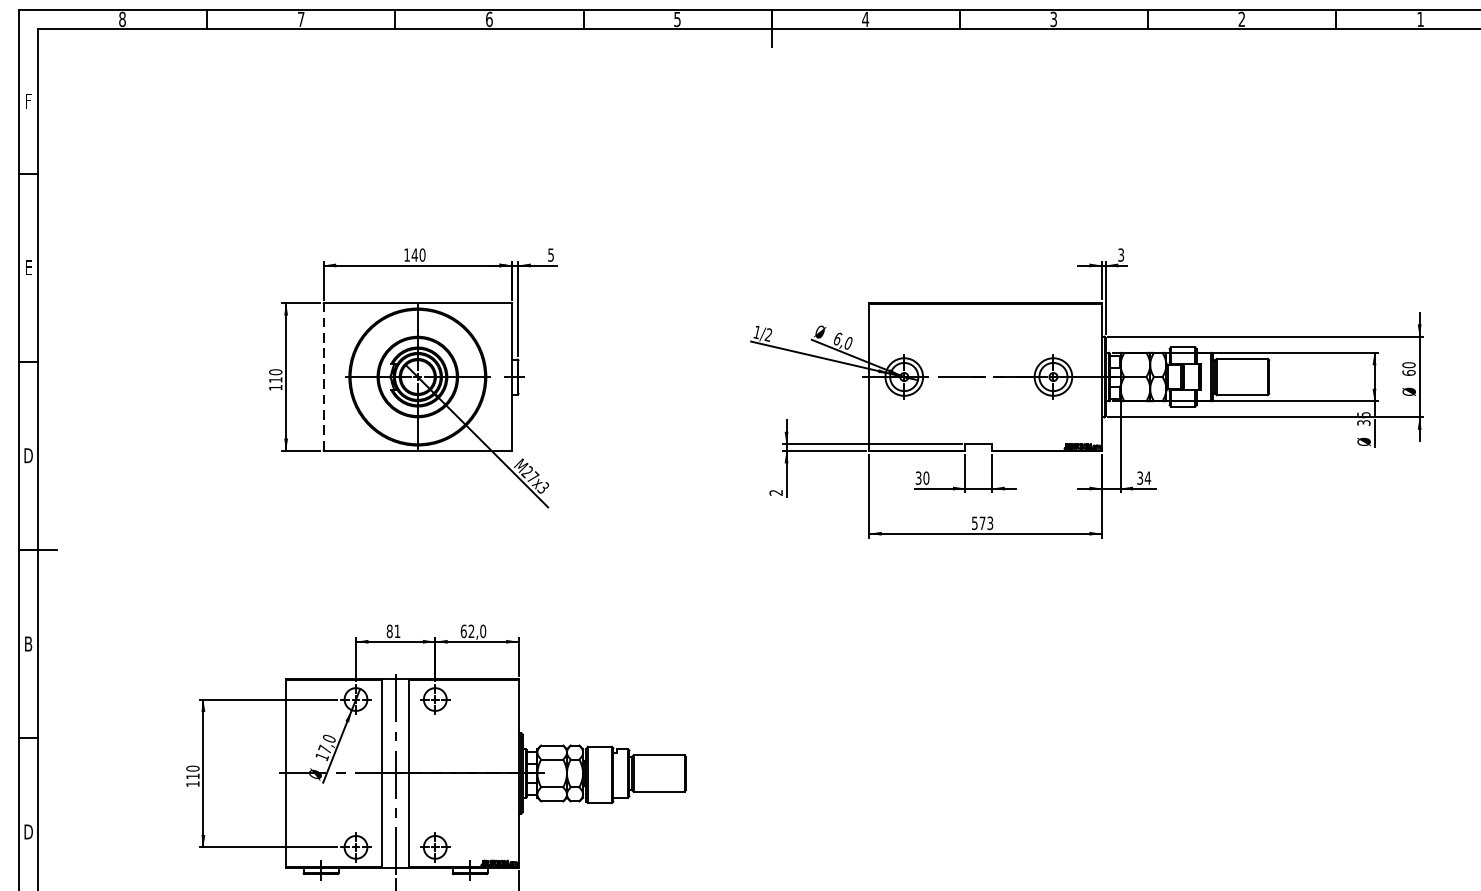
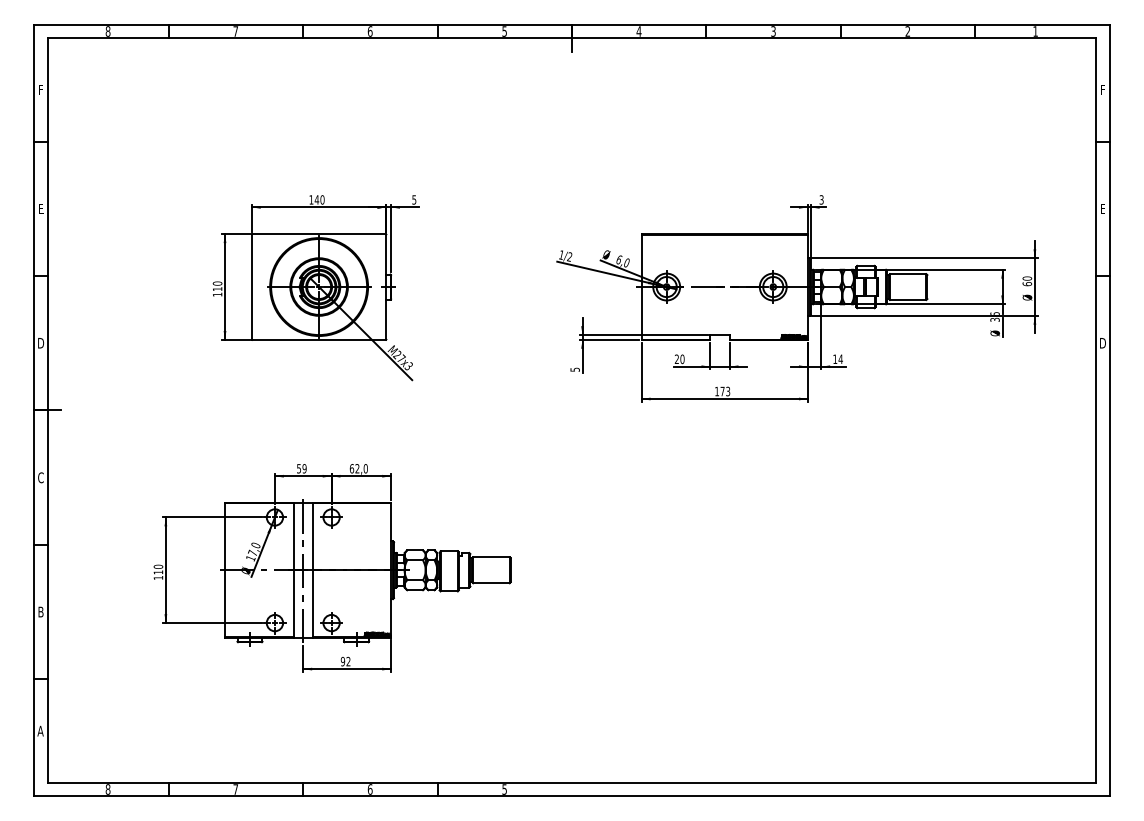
line: (323, 377) -> (251, 287), dashed -> solid
text: (918, 478) -> (676, 359), 30 -> 20
text: (1140, 478) -> (835, 359), 34 -> 14
text: (775, 492) -> (574, 369), 2 -> 5
text: (975, 523) -> (717, 391), 573 -> 173
text: (393, 631) -> (301, 468), 81 -> 59
text: (27, 643) -> (40, 477), B -> C
text: (29, 831) -> (41, 611), D -> B

